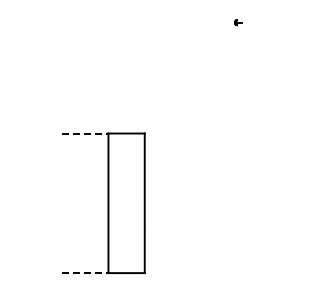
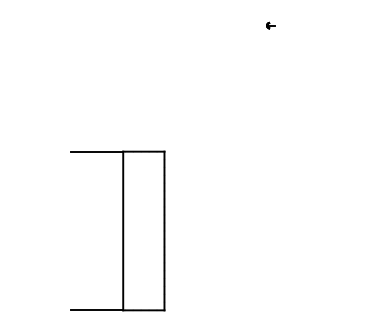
line: (85, 133) -> (97, 151), dashed -> solid
line: (85, 273) -> (97, 310), dashed -> solid

